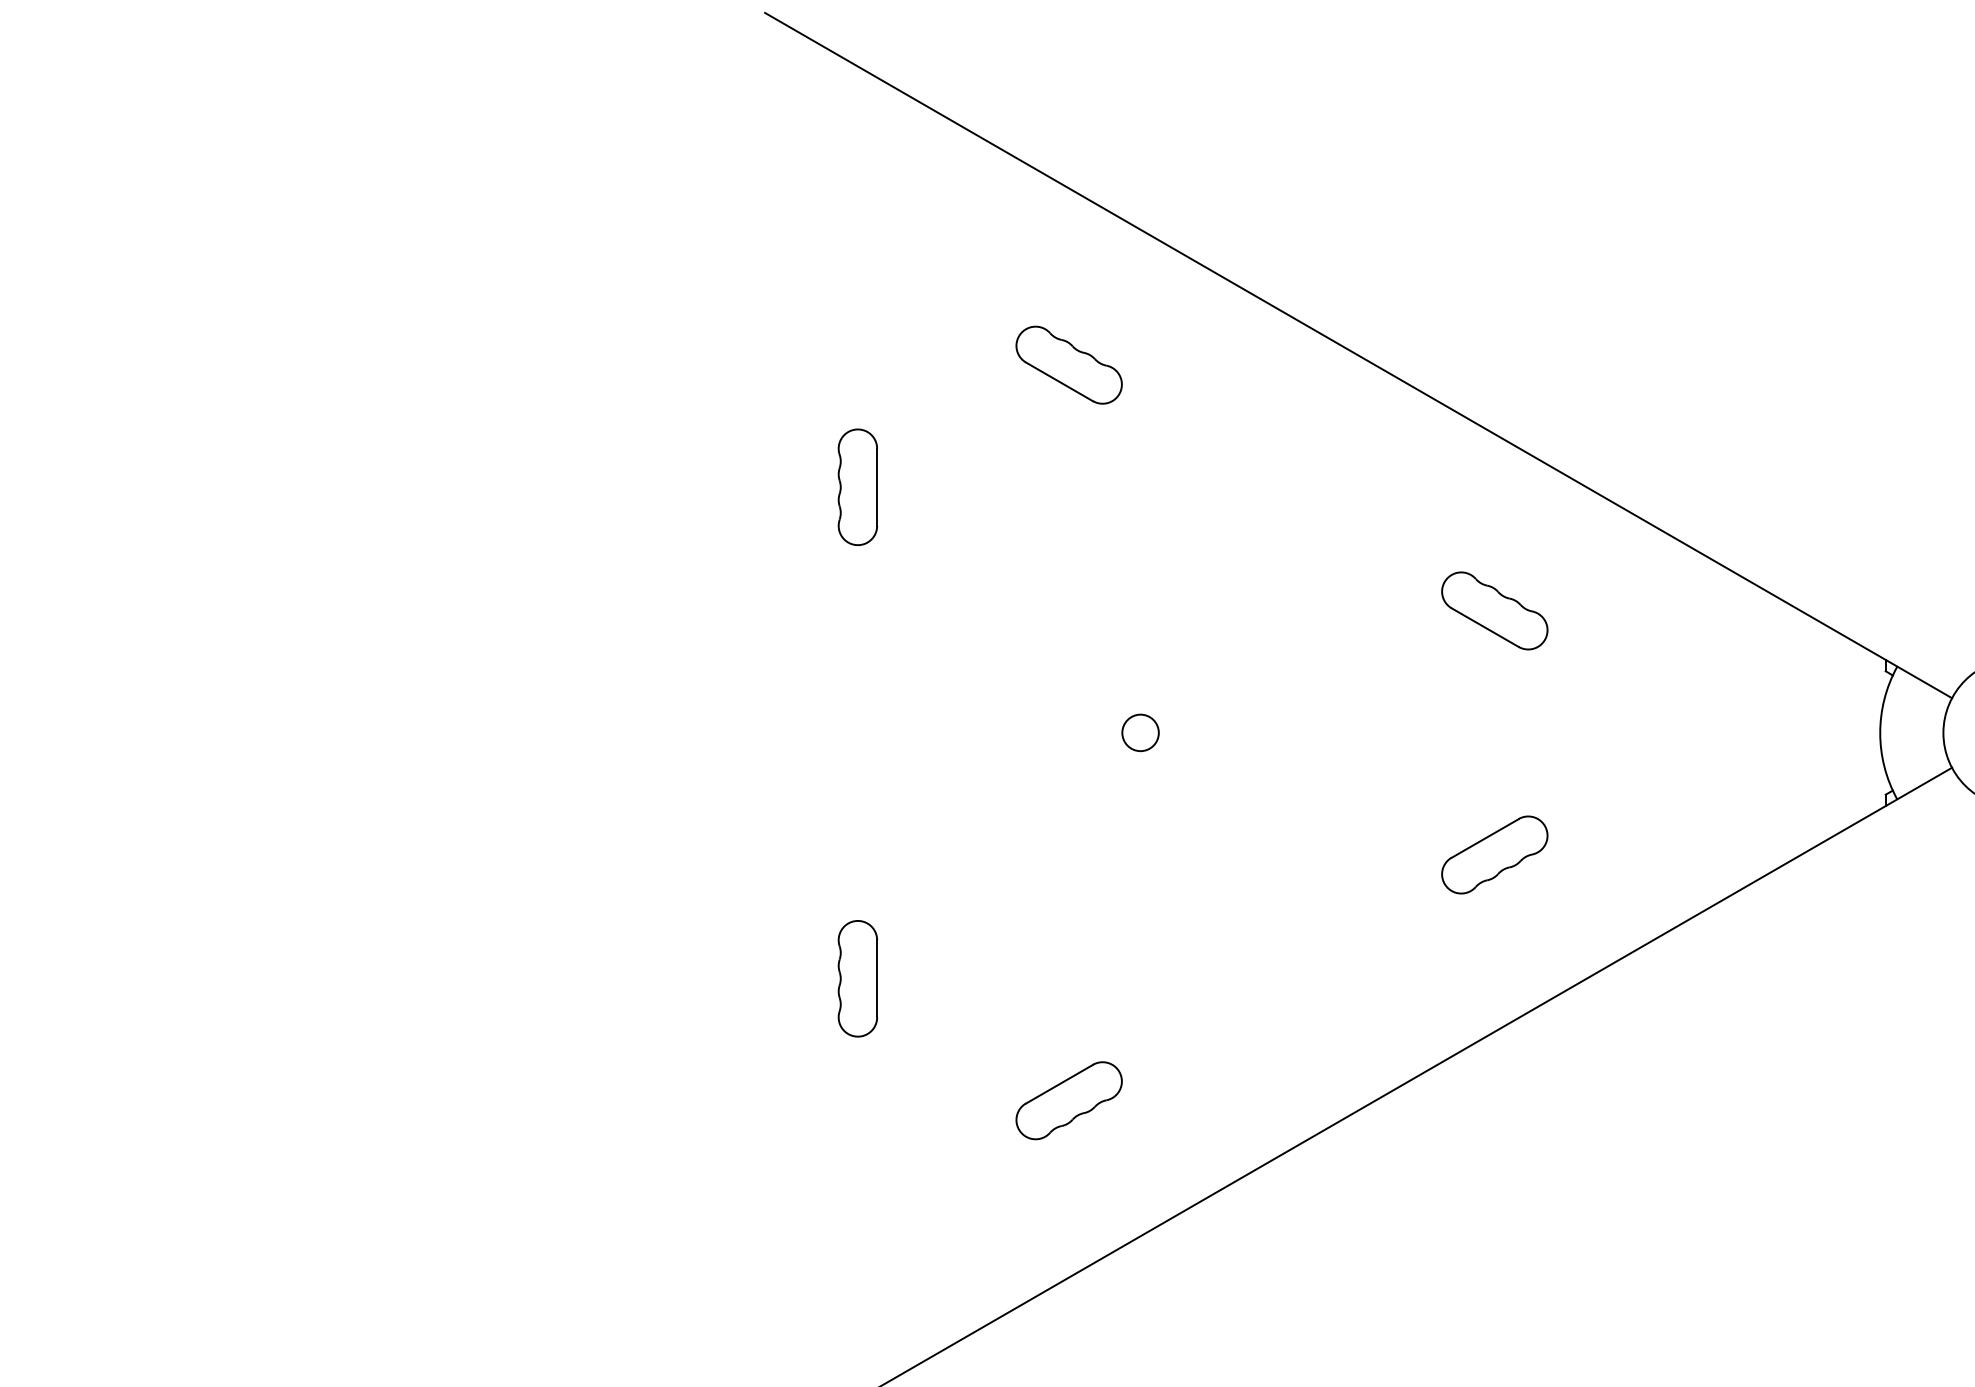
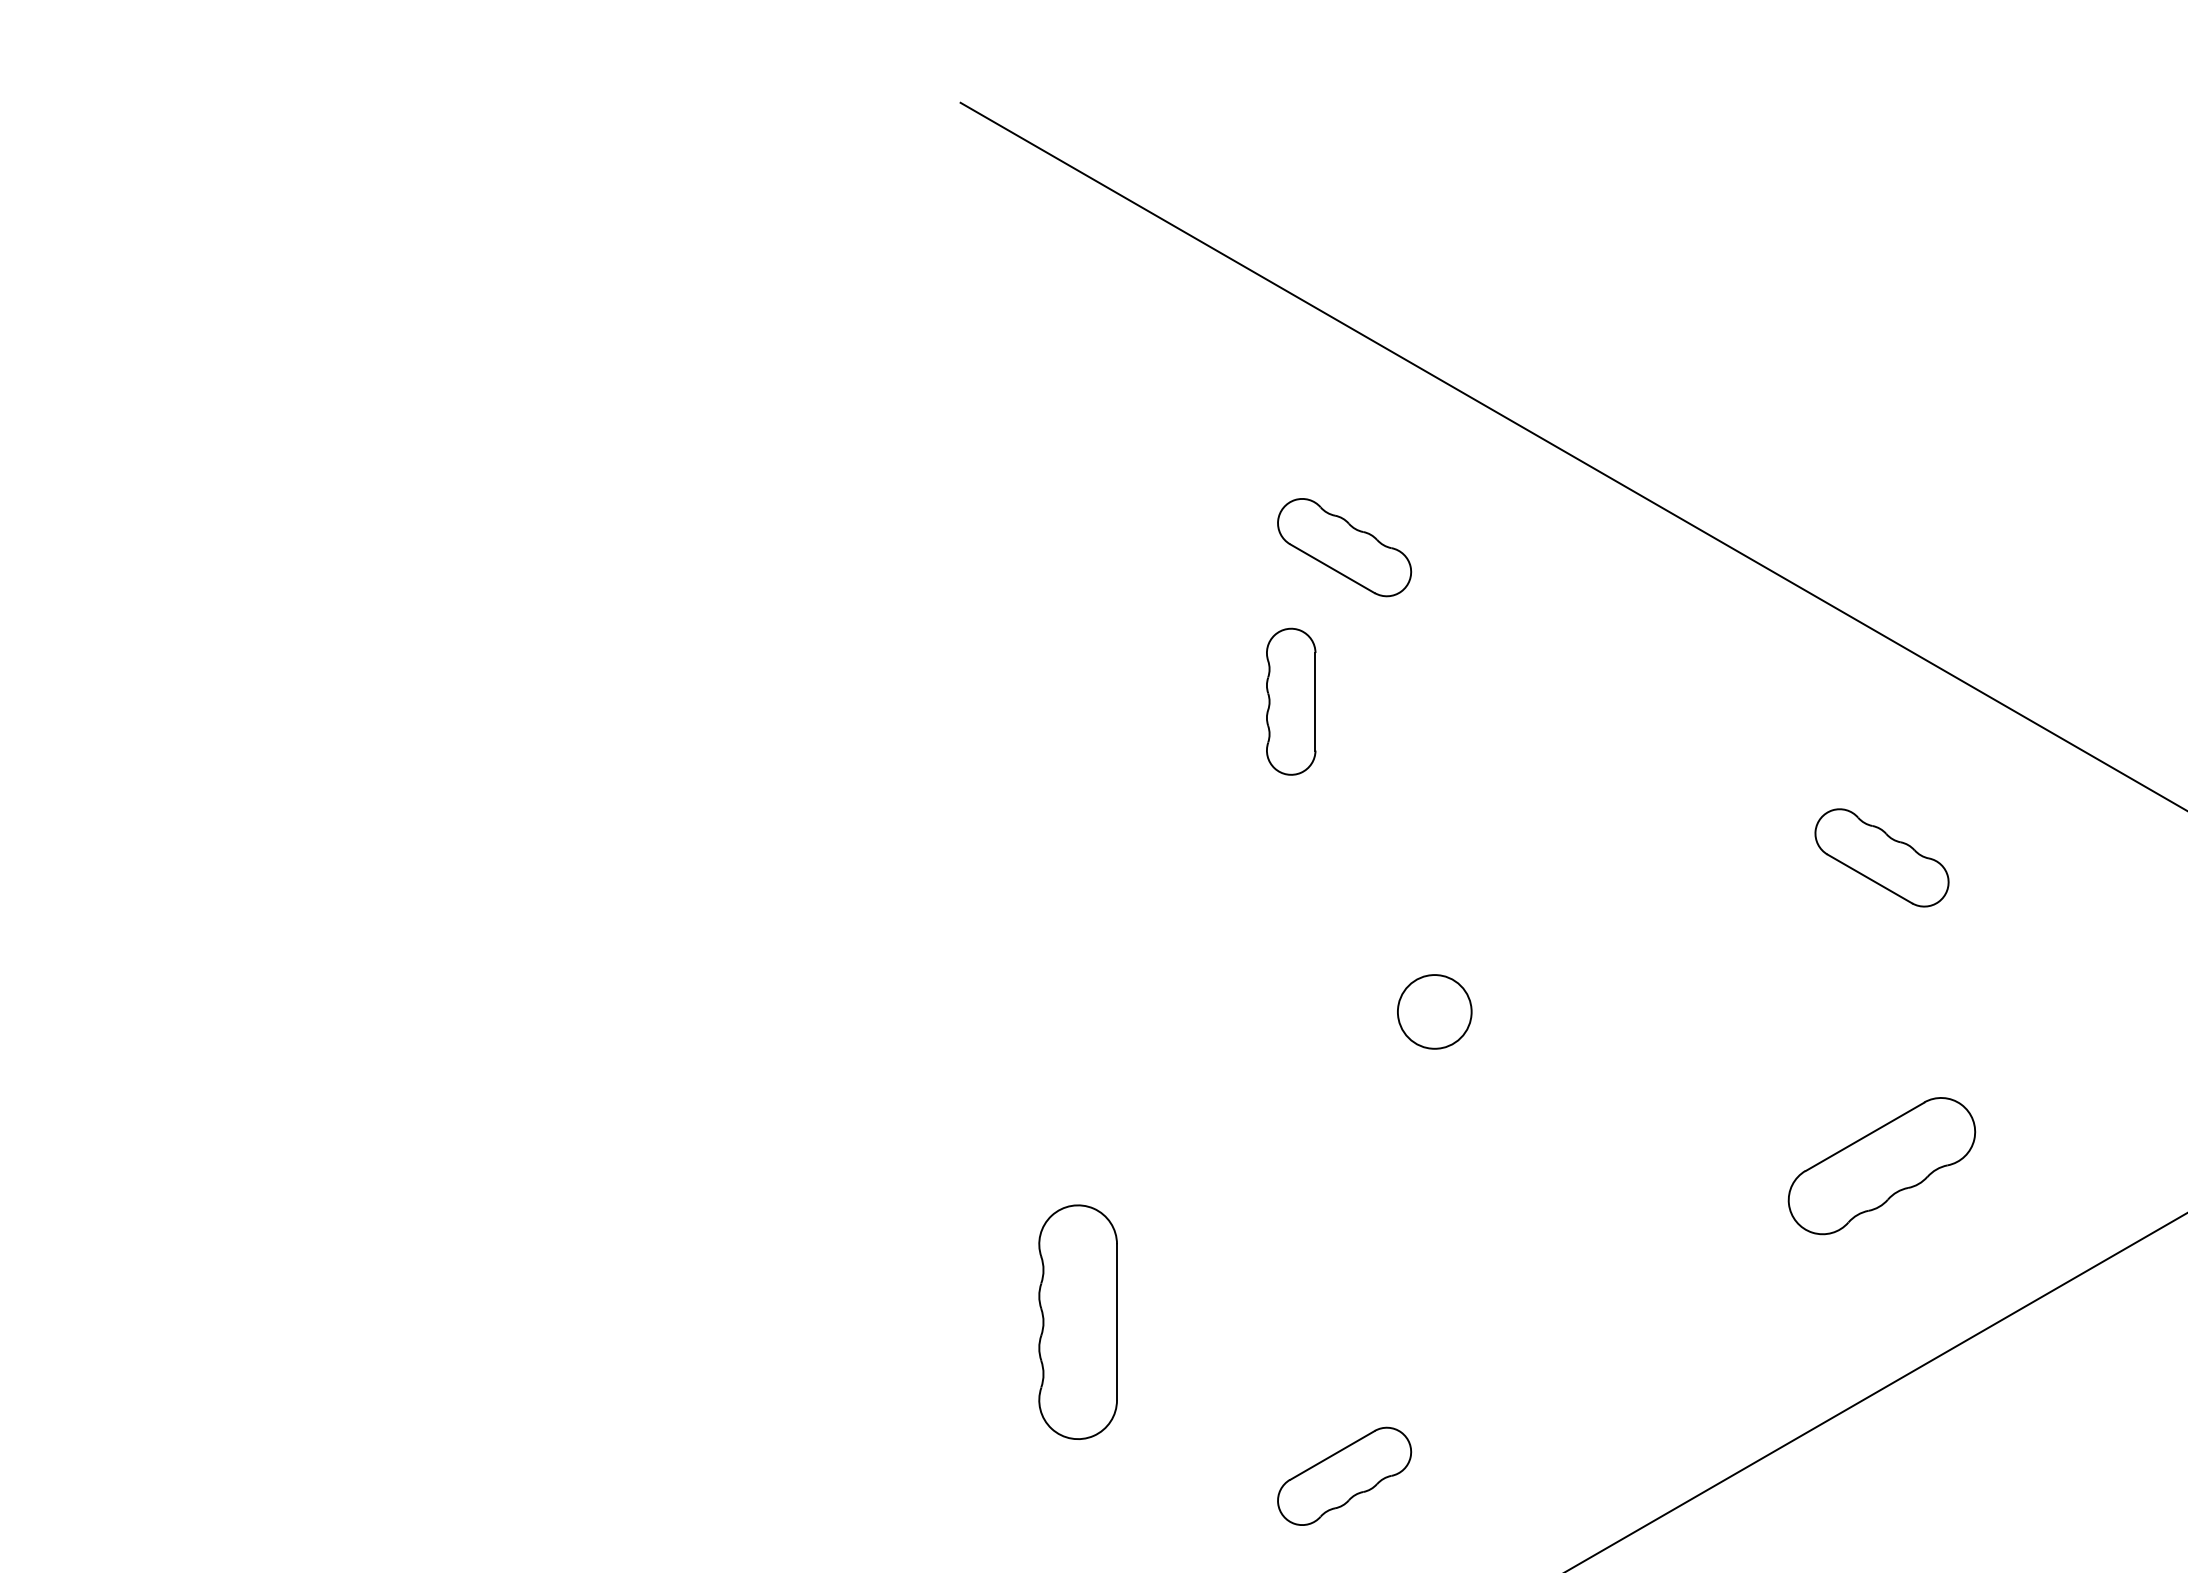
part: (857, 486) -> (1290, 700), moved
circle: (1140, 732) -> (1434, 1011), size x1.6
part: (1494, 854) -> (1881, 1165), size x1.4
part: (857, 978) -> (1077, 1322), size x1.6

